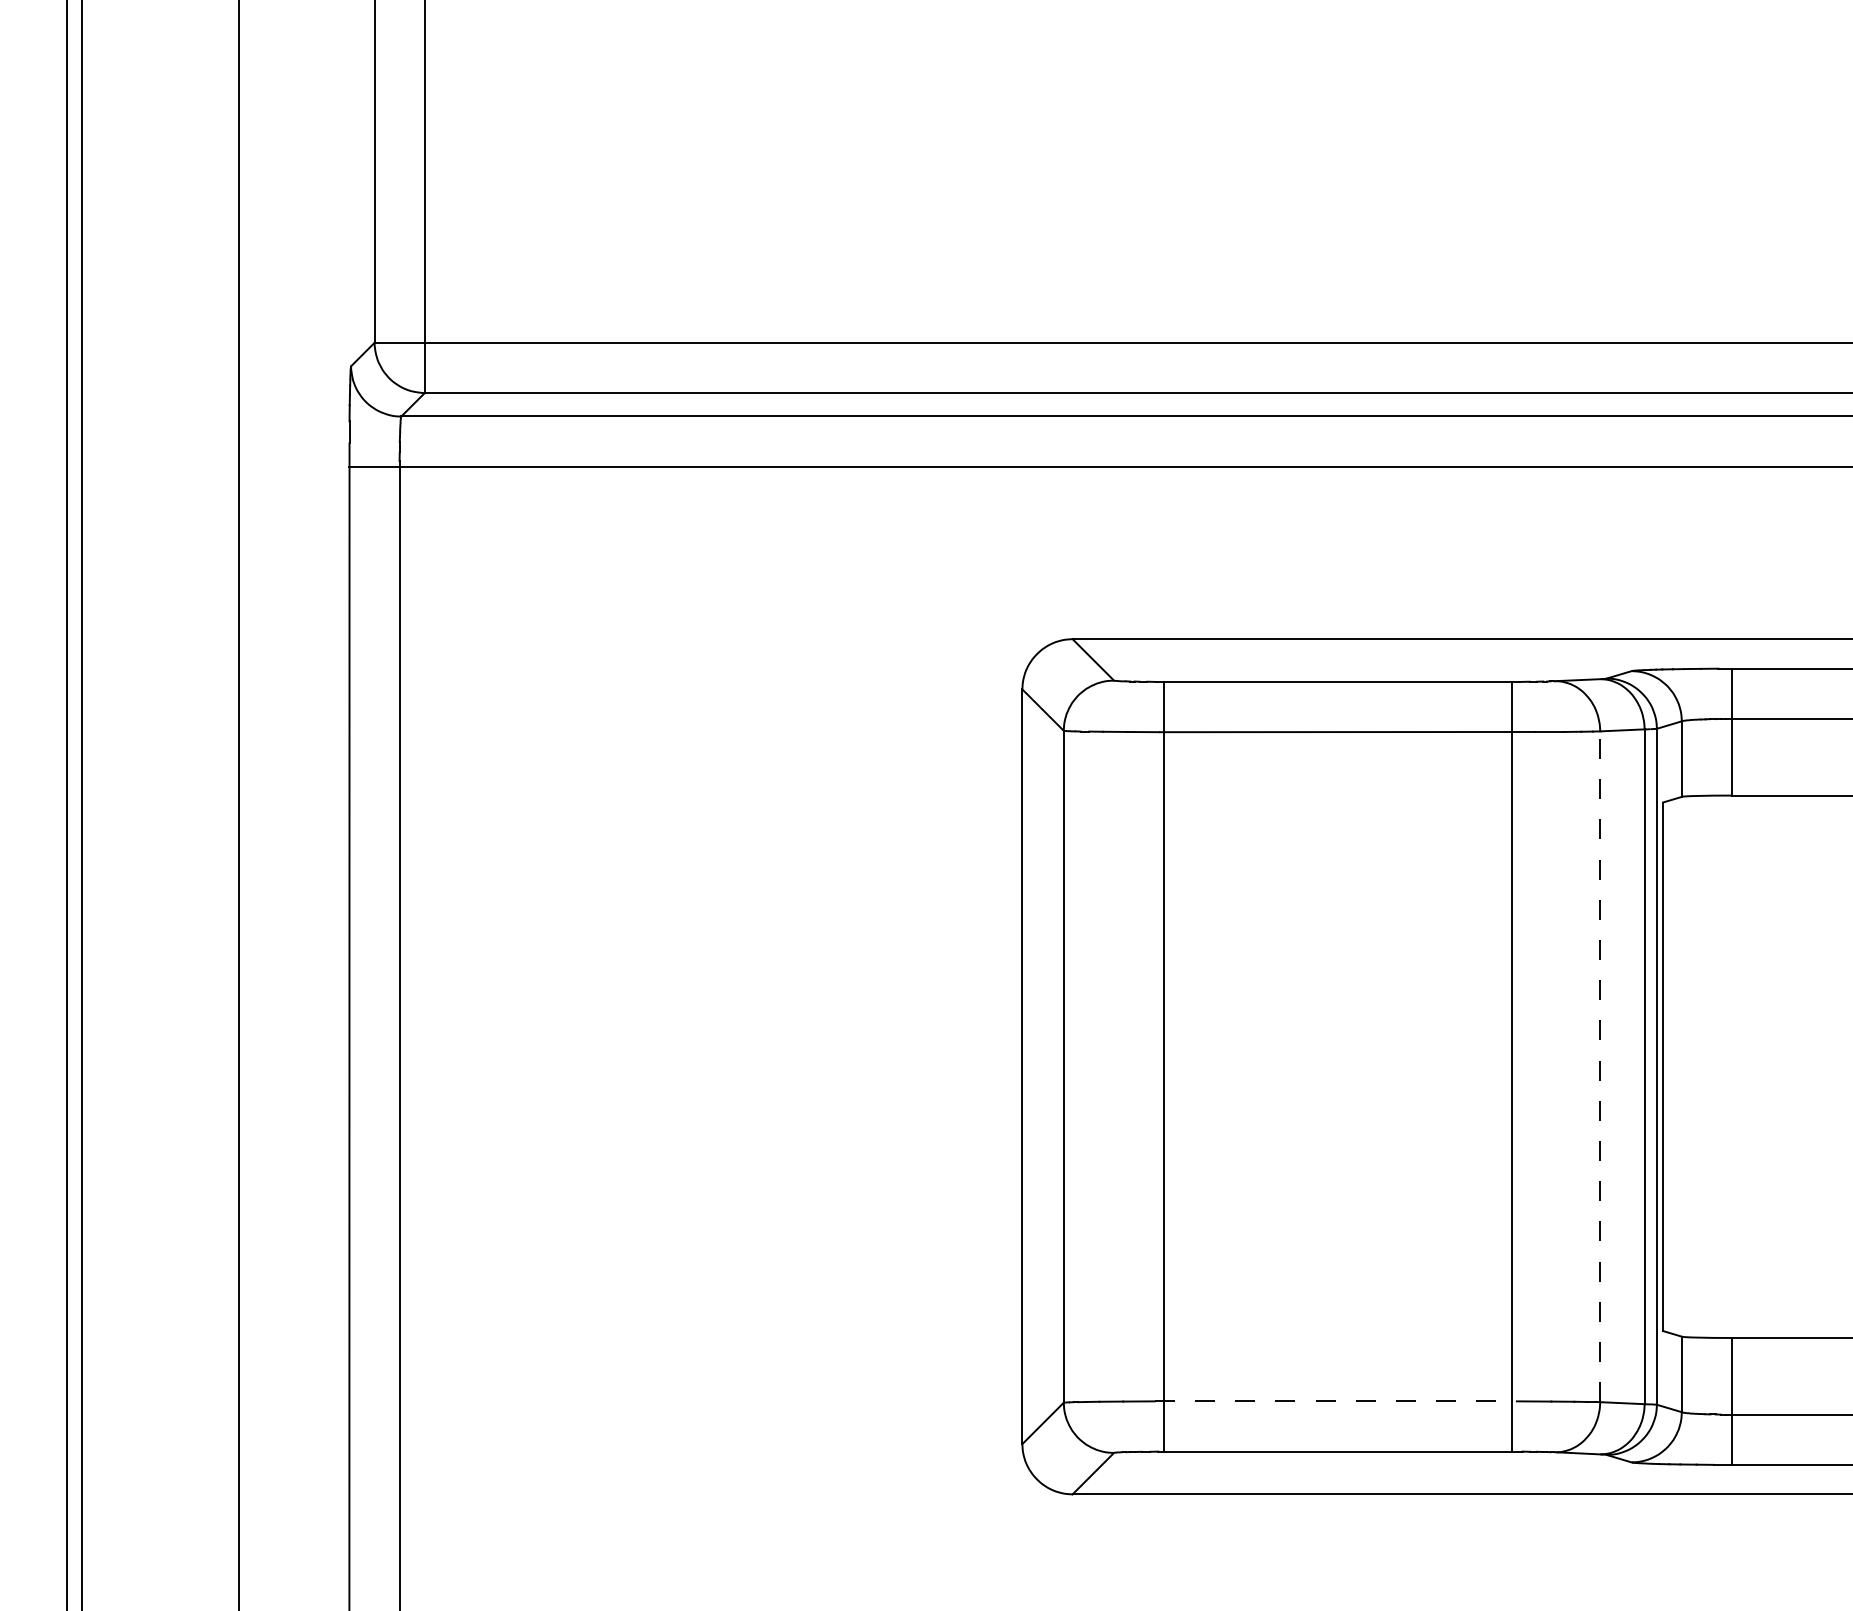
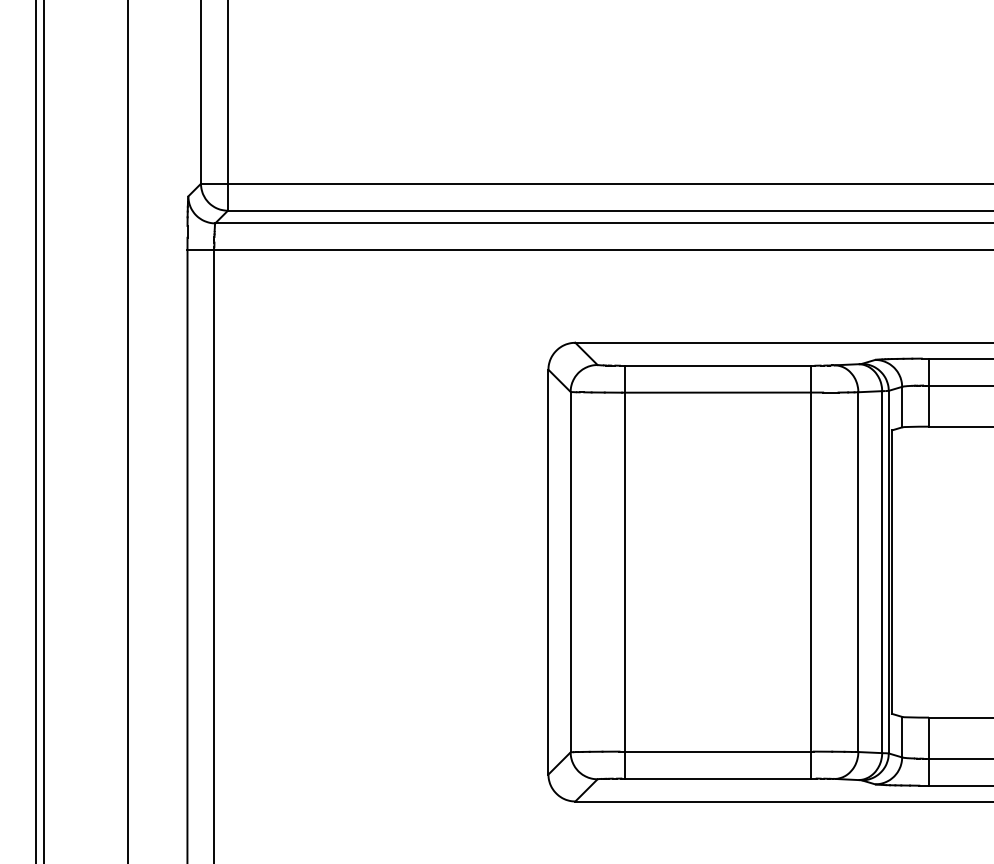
line: (1600, 1067) -> (858, 572), dashed -> solid
line: (1337, 1401) -> (717, 751), dashed -> solid

